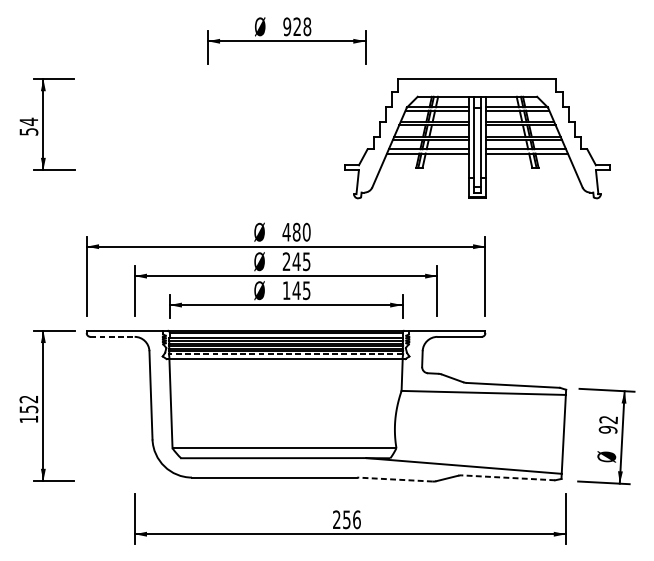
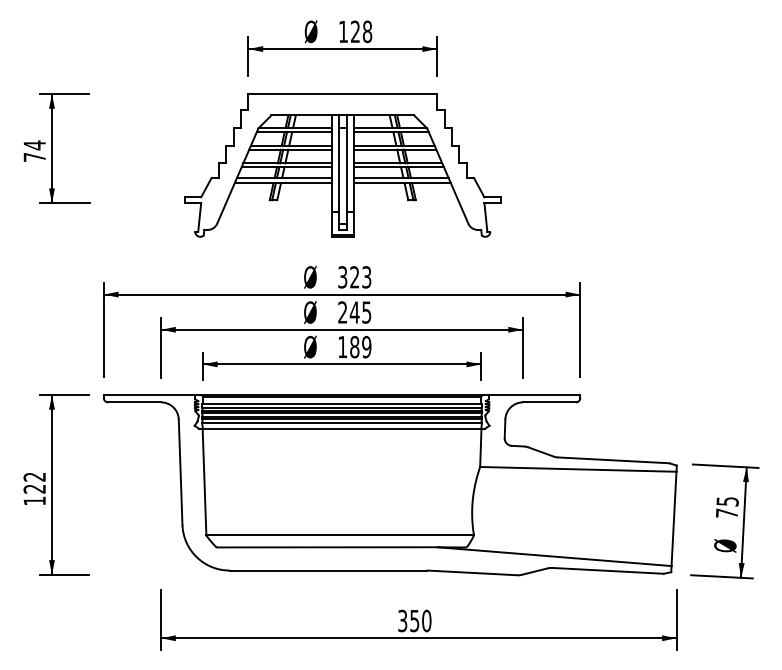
text: (287, 26) -> (343, 31), 928 -> 128
text: (28, 131) -> (34, 157), 54 -> 74
part: (477, 138) -> (342, 165), moved
text: (296, 232) -> (354, 277), 480 -> 323
text: (301, 290) -> (360, 346), 145 -> 189
line: (113, 336) -> (135, 402), dashed -> solid
line: (285, 354) -> (341, 423), dashed -> solid
text: (28, 408) -> (34, 488), 152 -> 122
text: (607, 424) -> (726, 507), 92 -> 75
line: (508, 477) -> (608, 570), dashed -> solid
line: (395, 479) -> (472, 572), dashed -> solid
text: (346, 519) -> (414, 620), 256 -> 350

